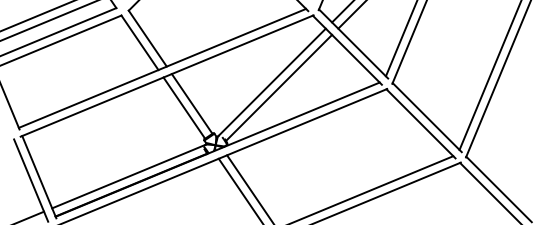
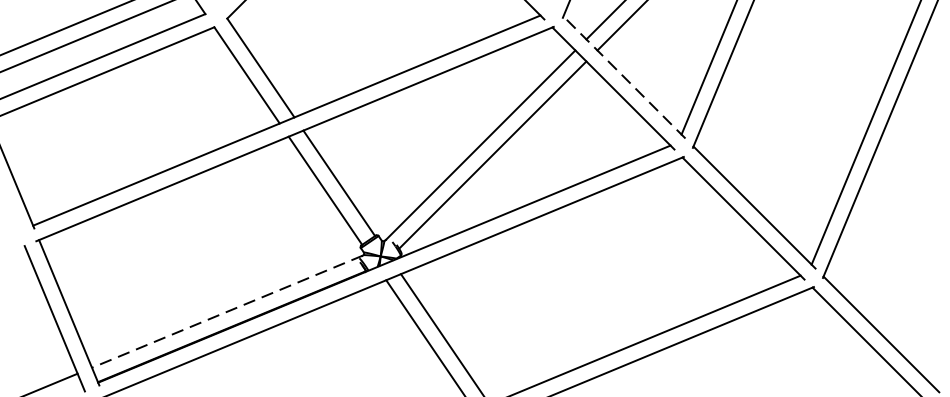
line: (353, 43) -> (624, 76), solid -> dashed
line: (128, 176) -> (226, 311), solid -> dashed

